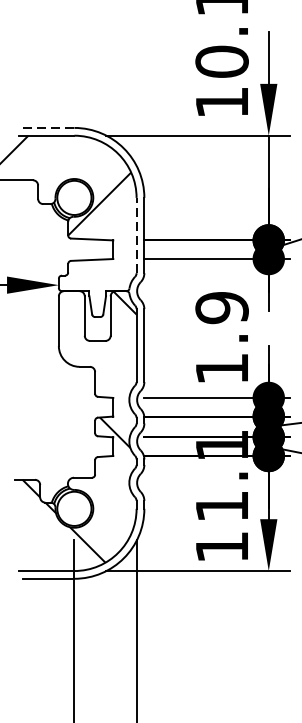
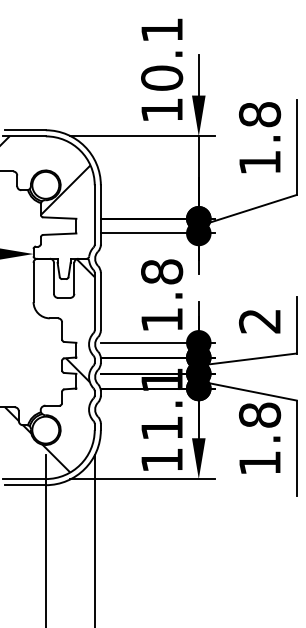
line: (48, 128) -> (25, 130), dashed -> solid
line: (136, 234) -> (94, 214), dashed -> solid
text: (222, 307) -> (162, 271), 1.9 -> 1.8

